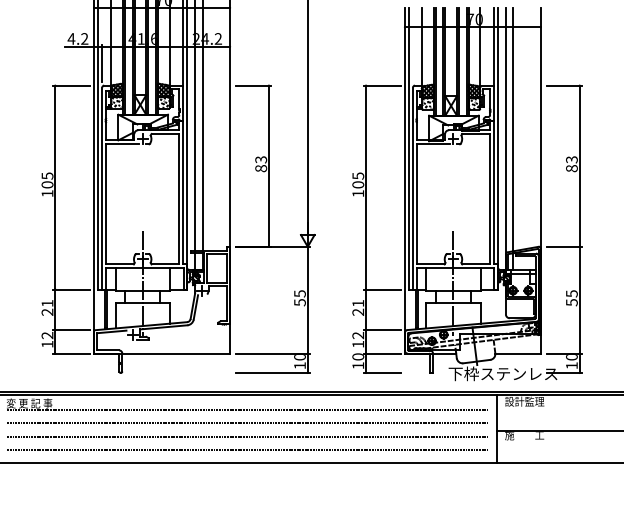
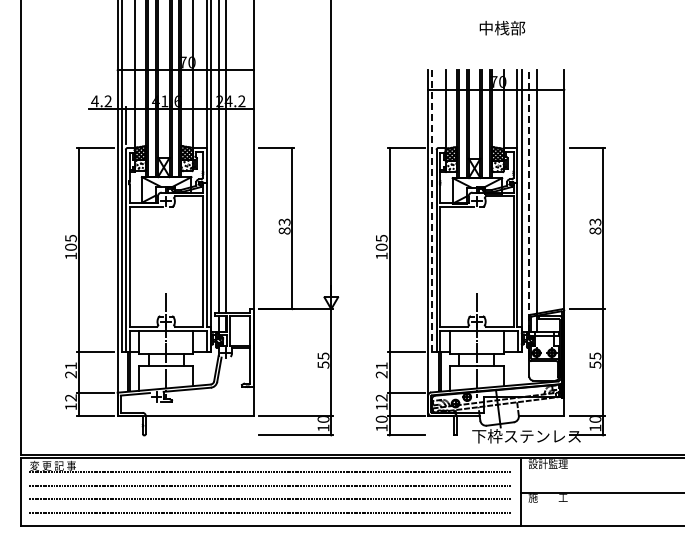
line: (506, 138) -> (529, 200), solid -> dashed
line: (409, 149) -> (432, 211), solid -> dashed

